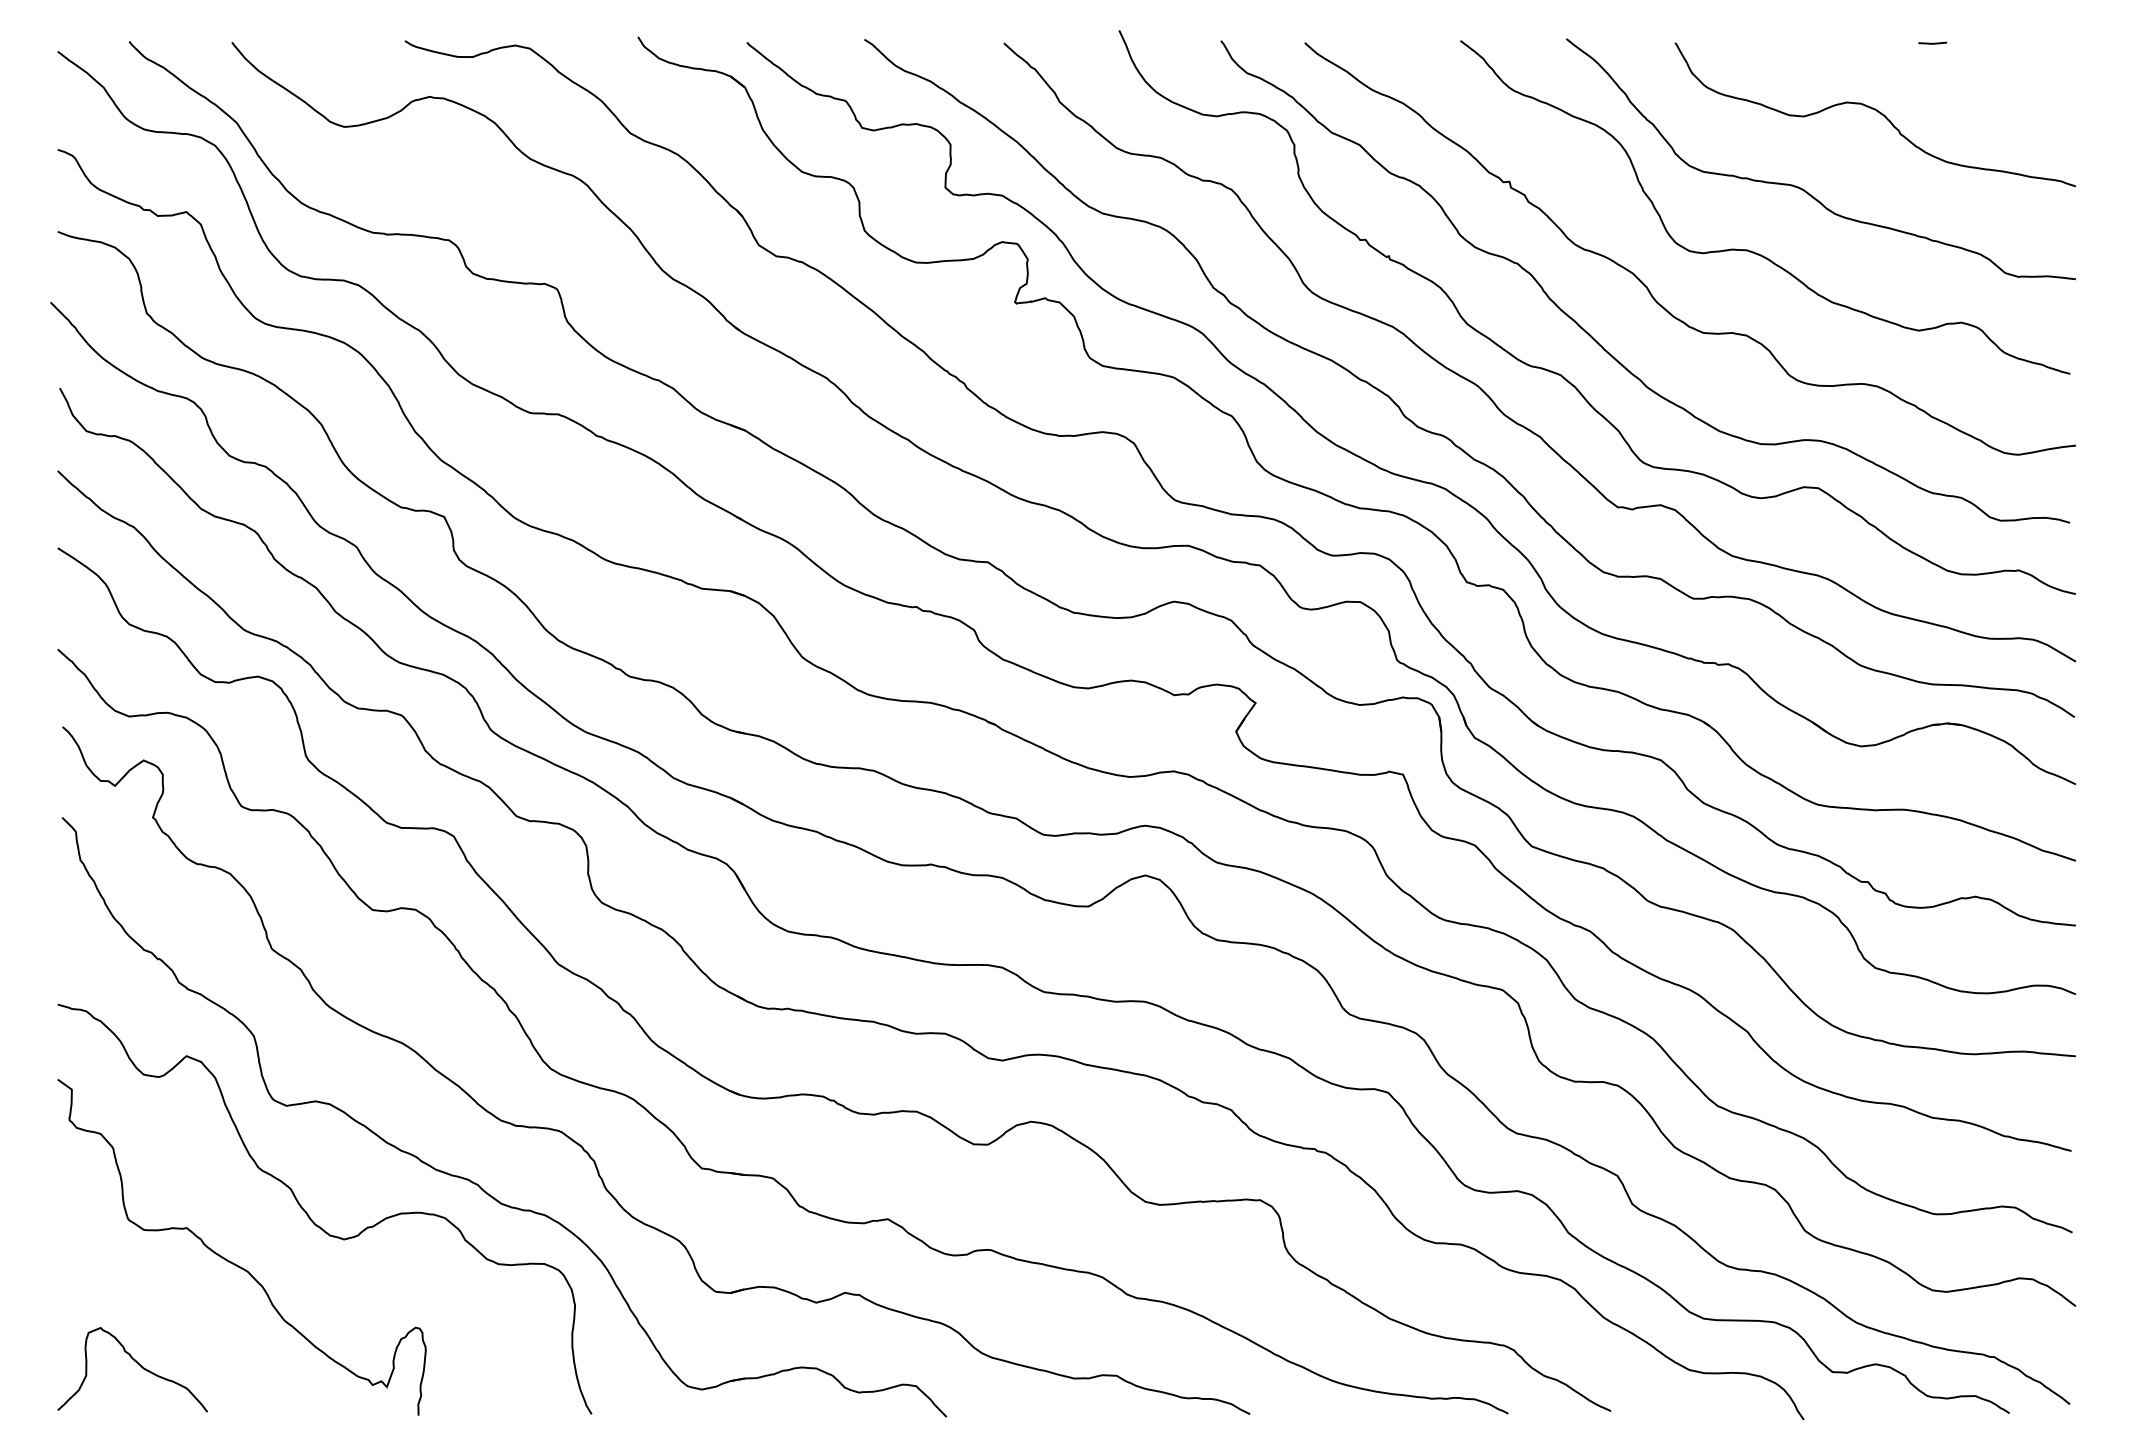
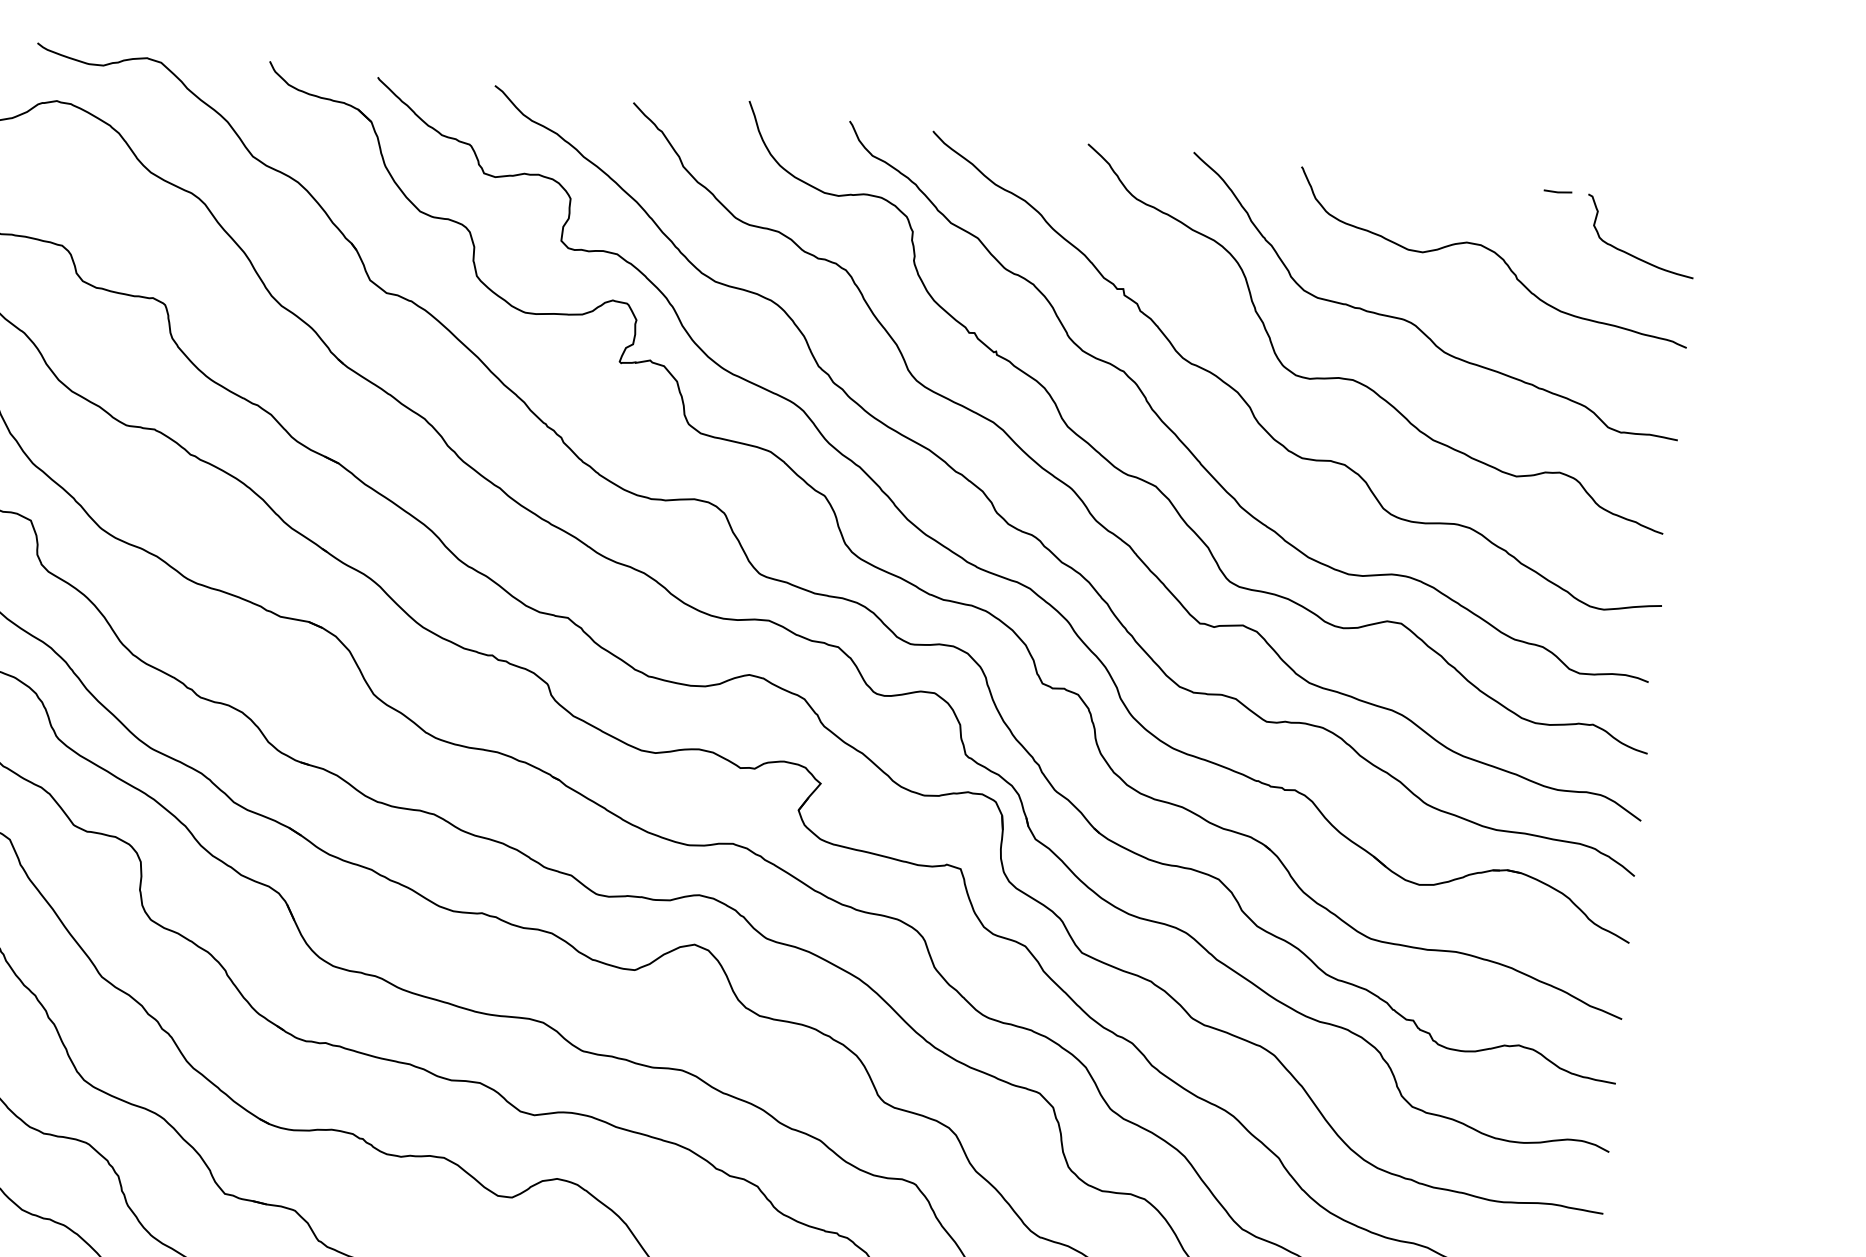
curve: (2012, 98) -> (1632, 254), added

